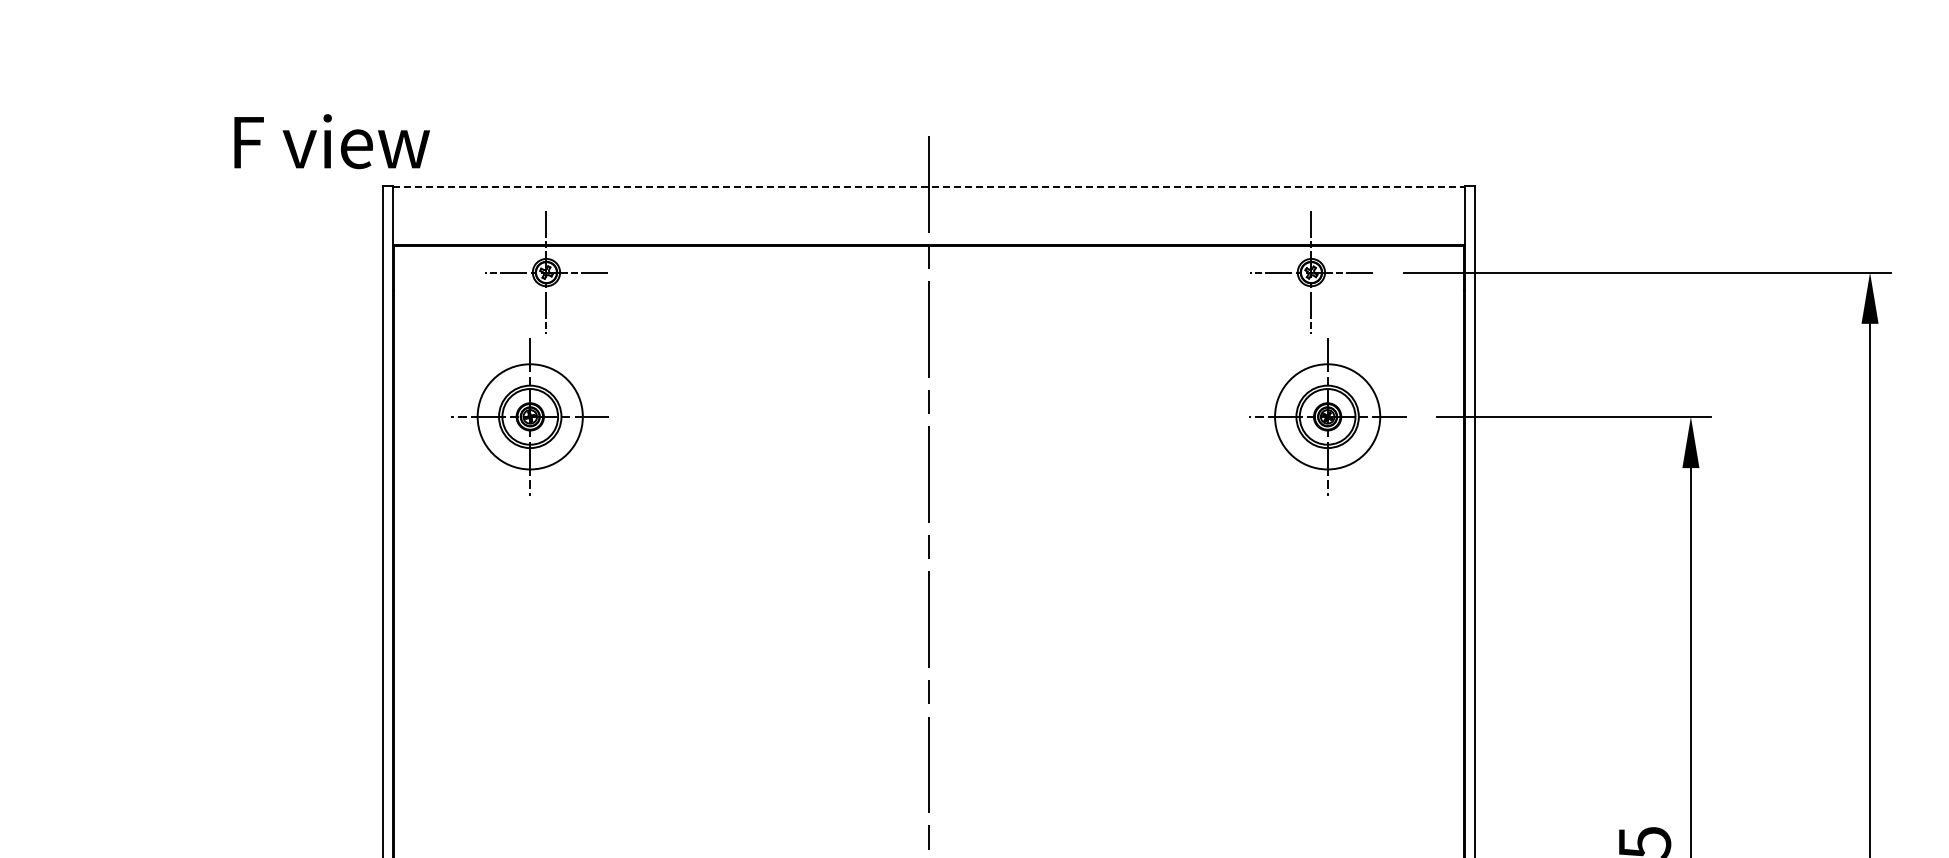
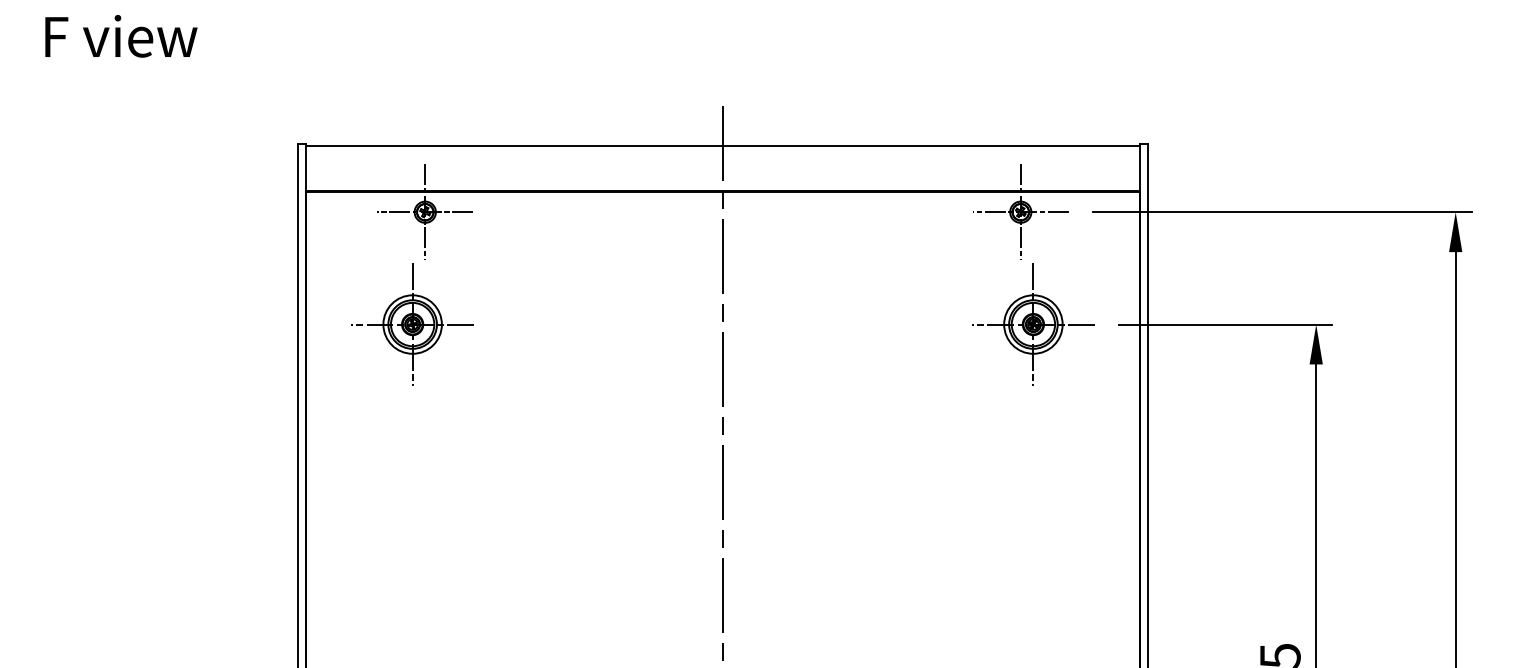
text: (331, 141) -> (120, 36), moved
line: (929, 187) -> (723, 145), dashed -> solid
circle: (529, 416) -> (412, 324), size x0.71
circle: (1327, 416) -> (1033, 324), size x0.71

